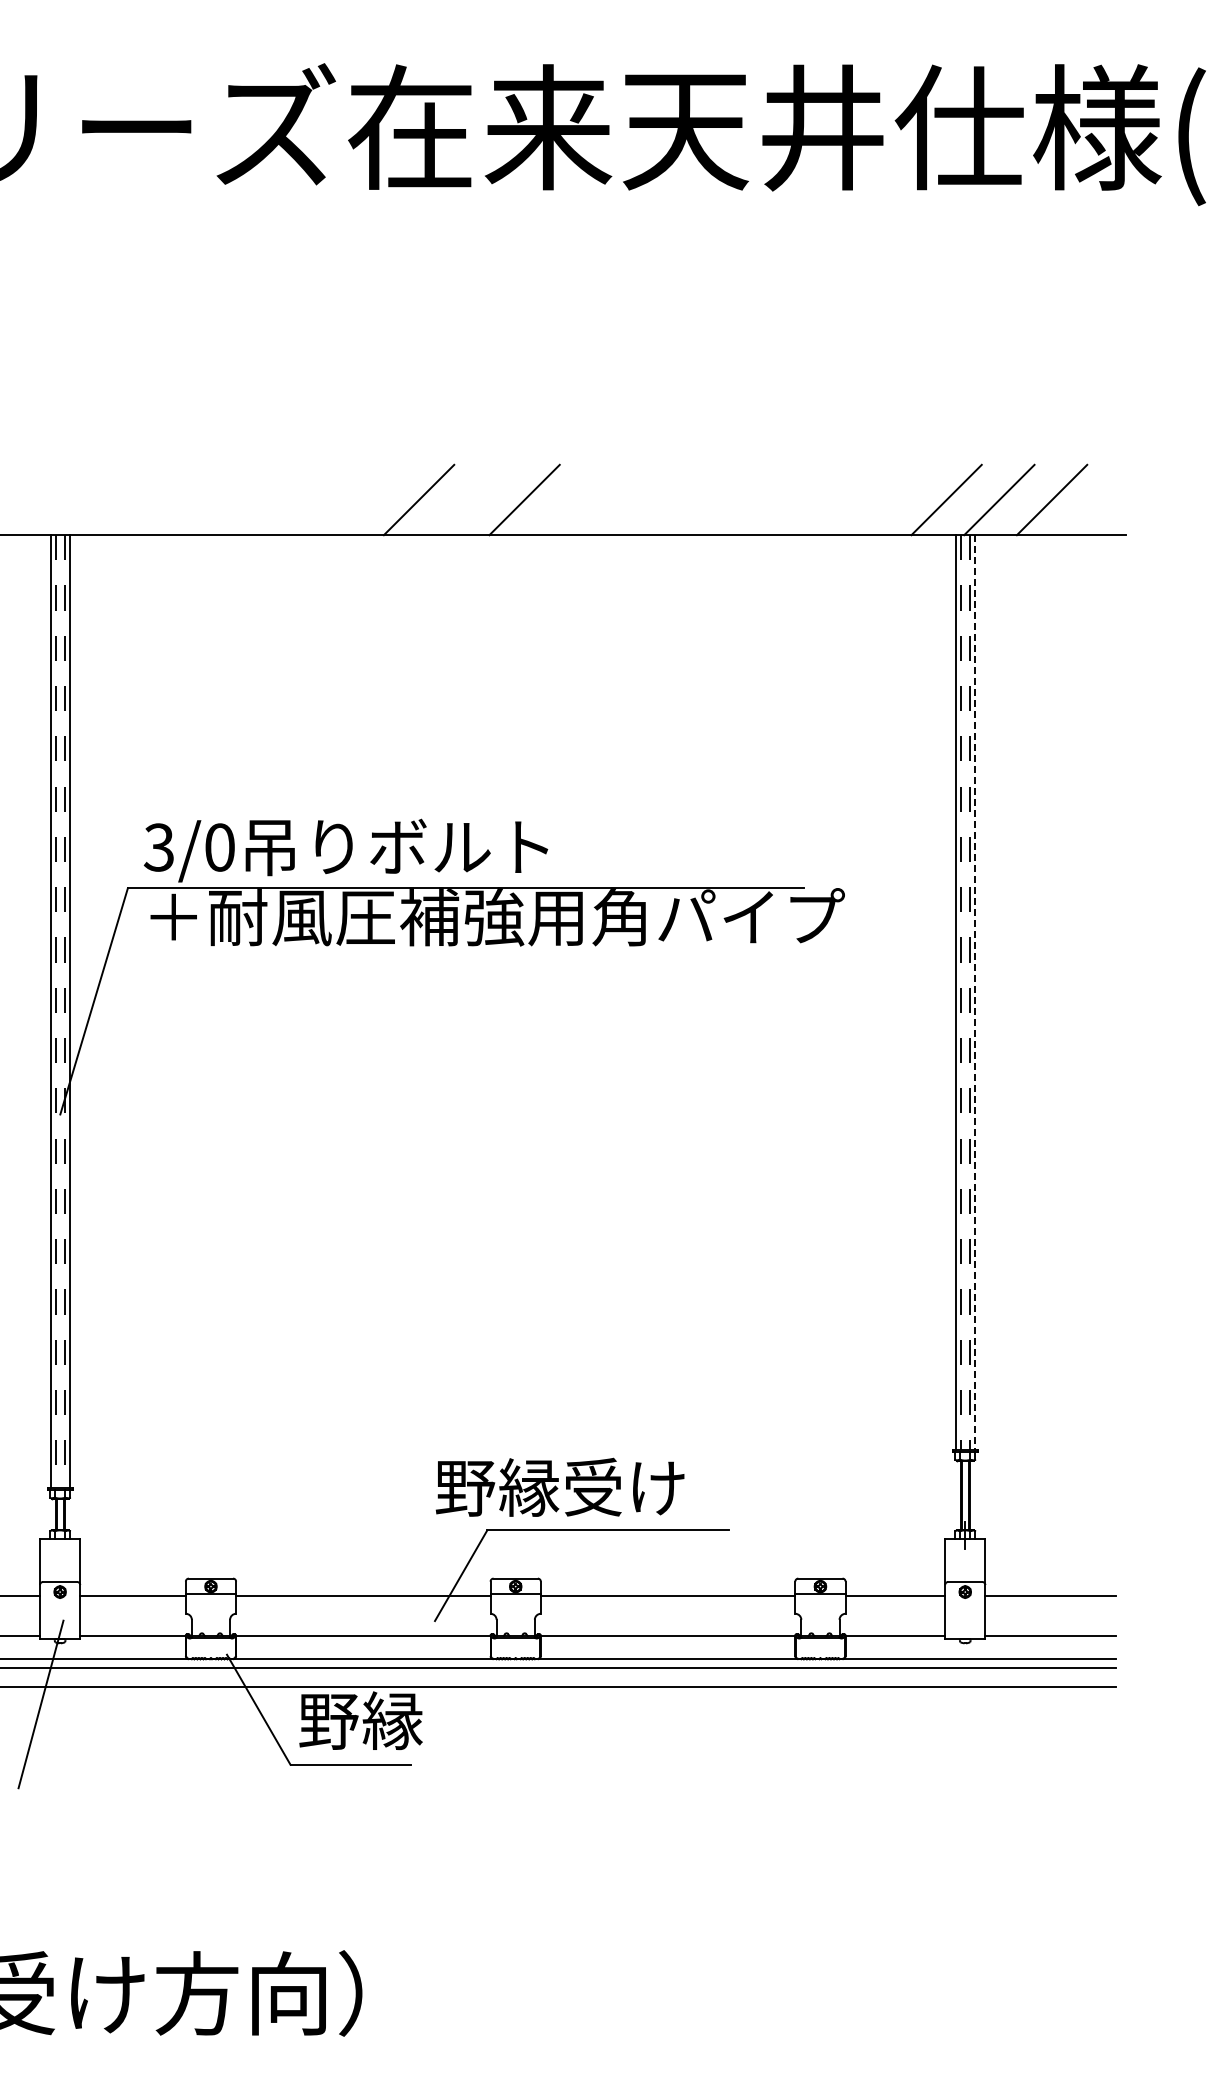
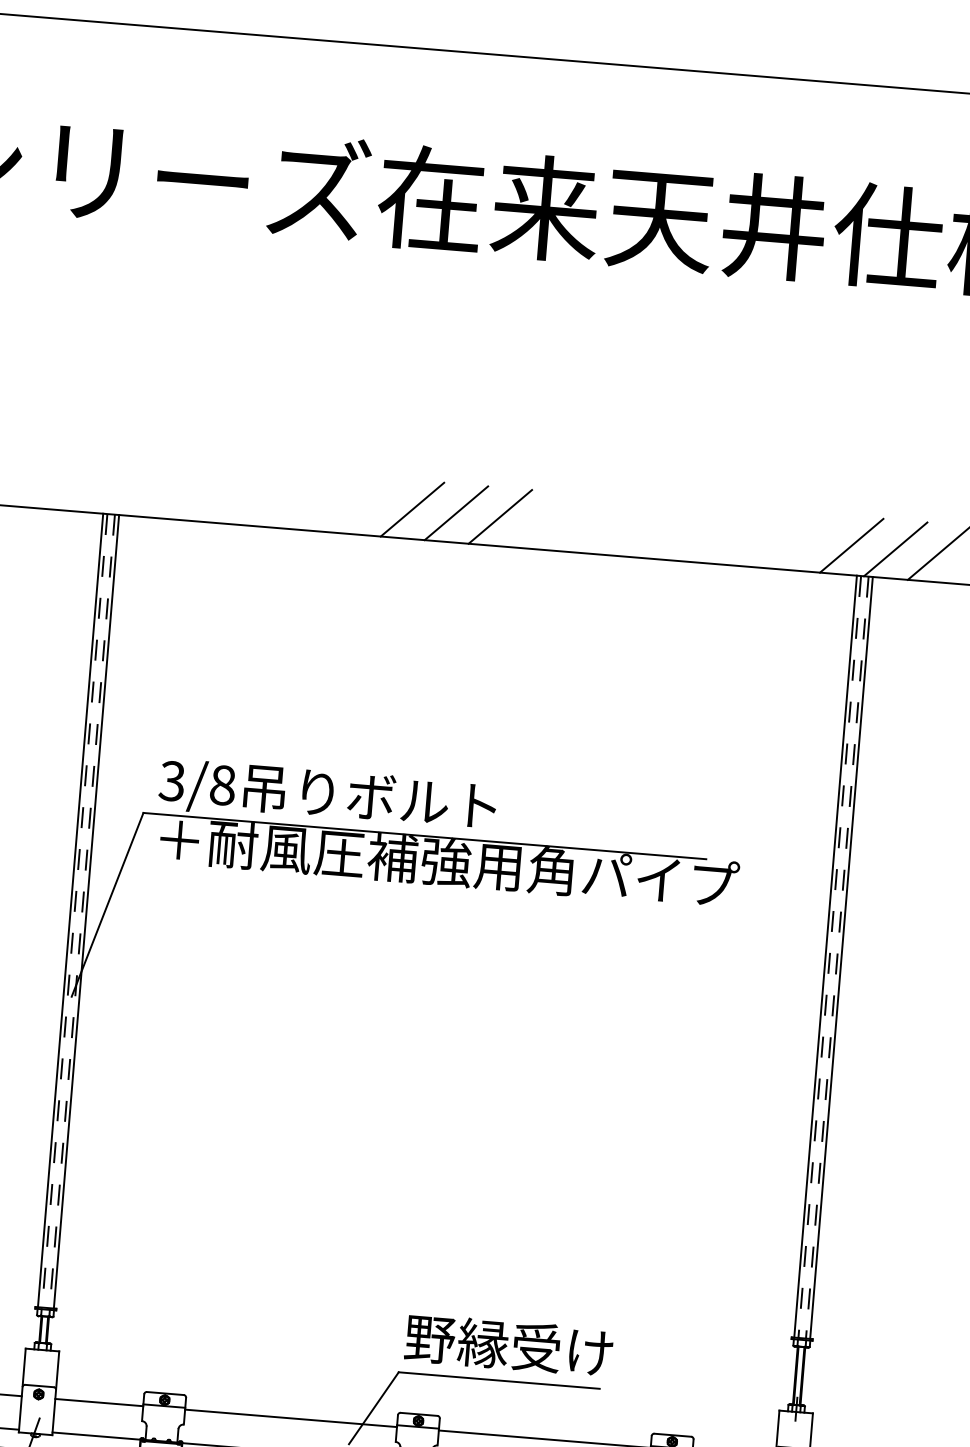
line: (471, 499) -> (456, 512), added
text: (219, 847) -> (222, 785), 3/0 -> 3/8
line: (974, 993) -> (841, 958), dashed -> solid
text: (559, 1486) -> (508, 1344), moved

